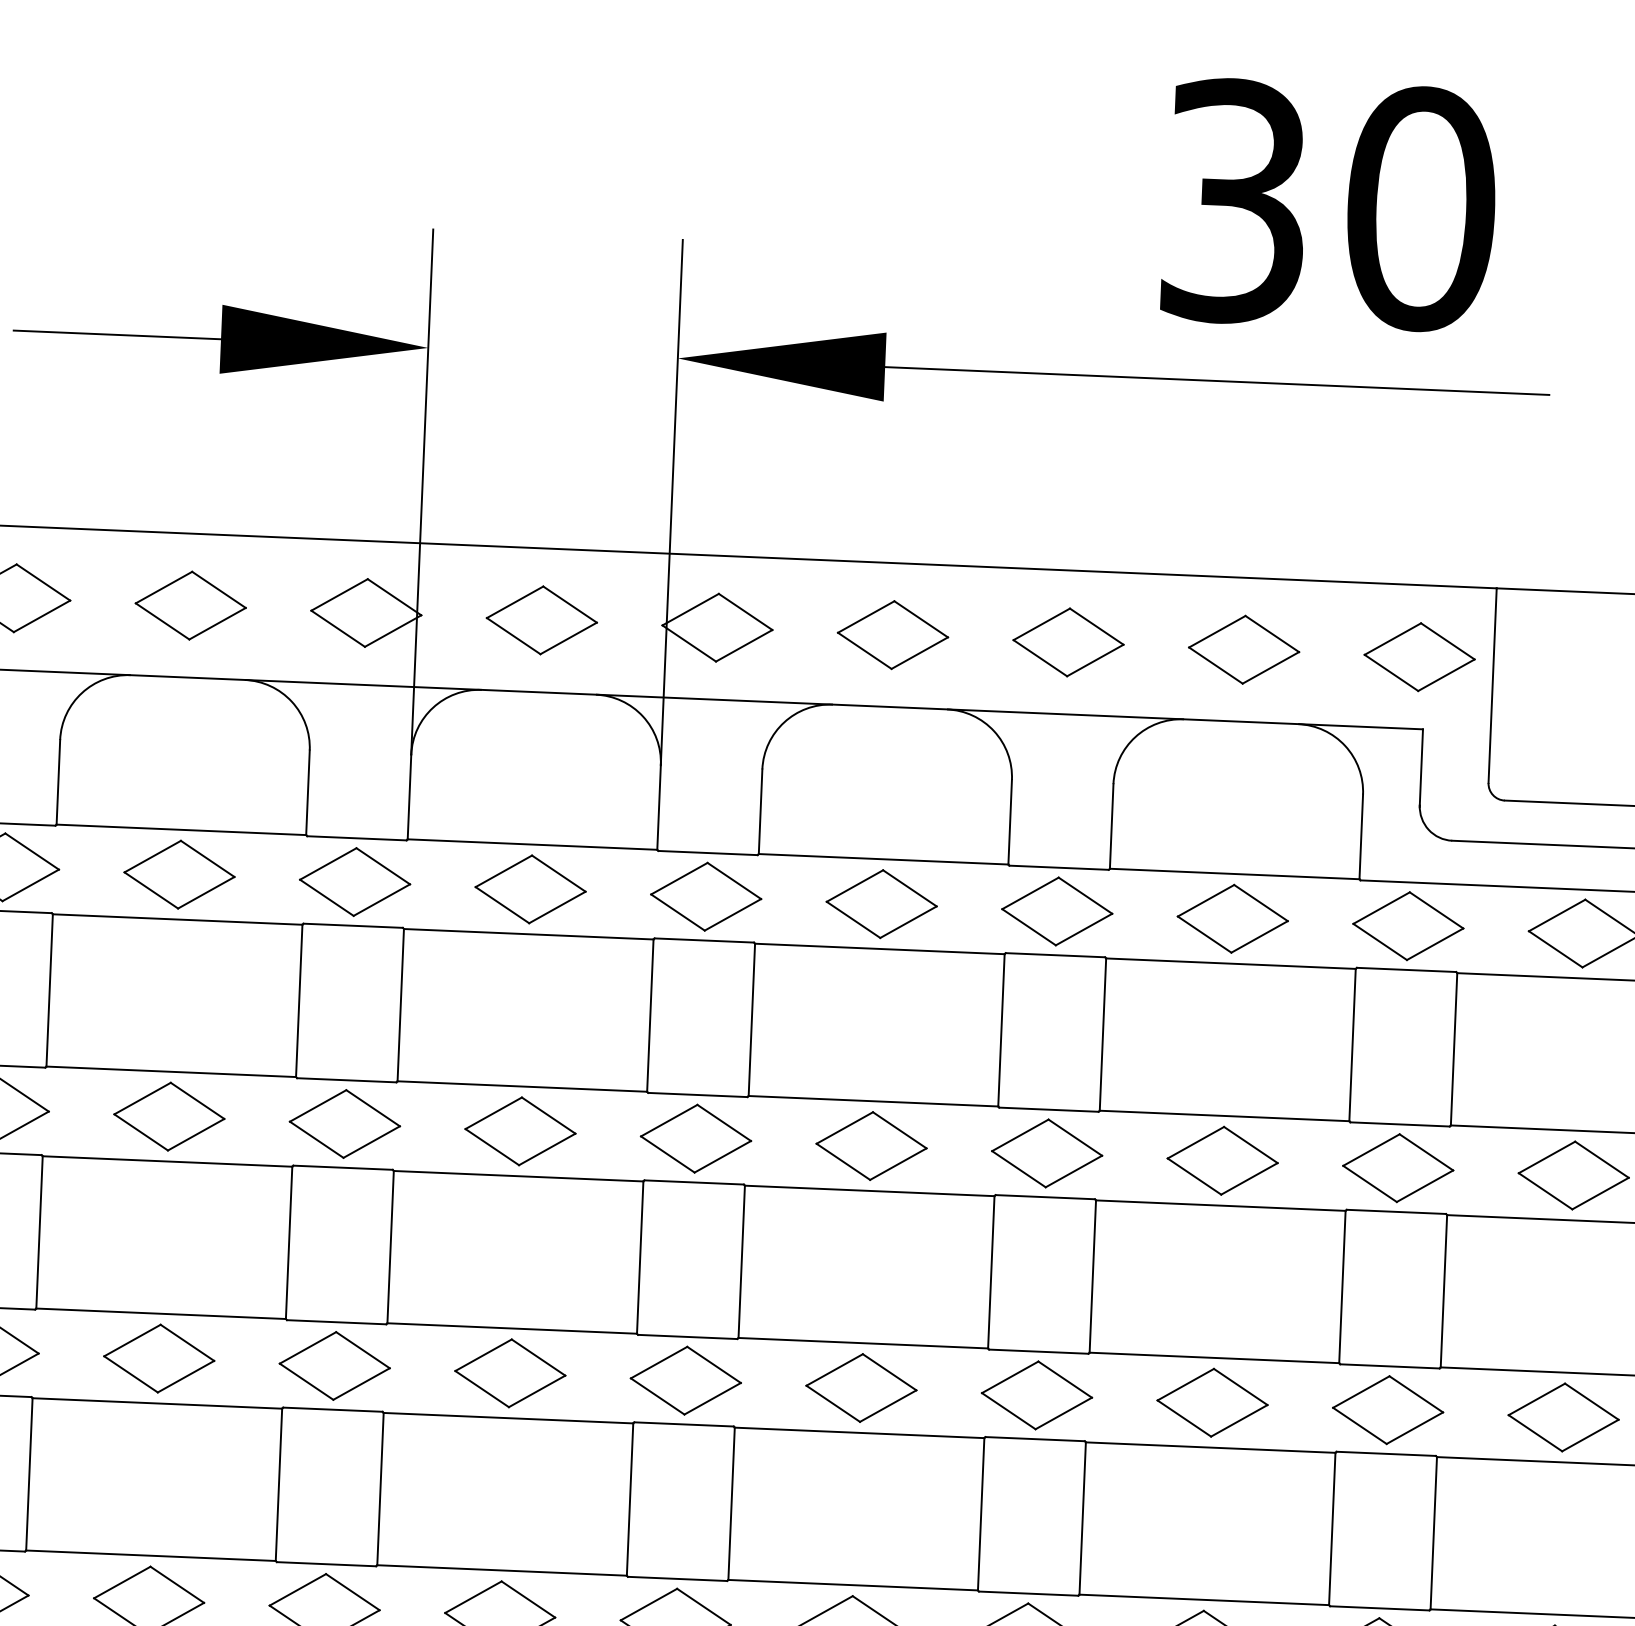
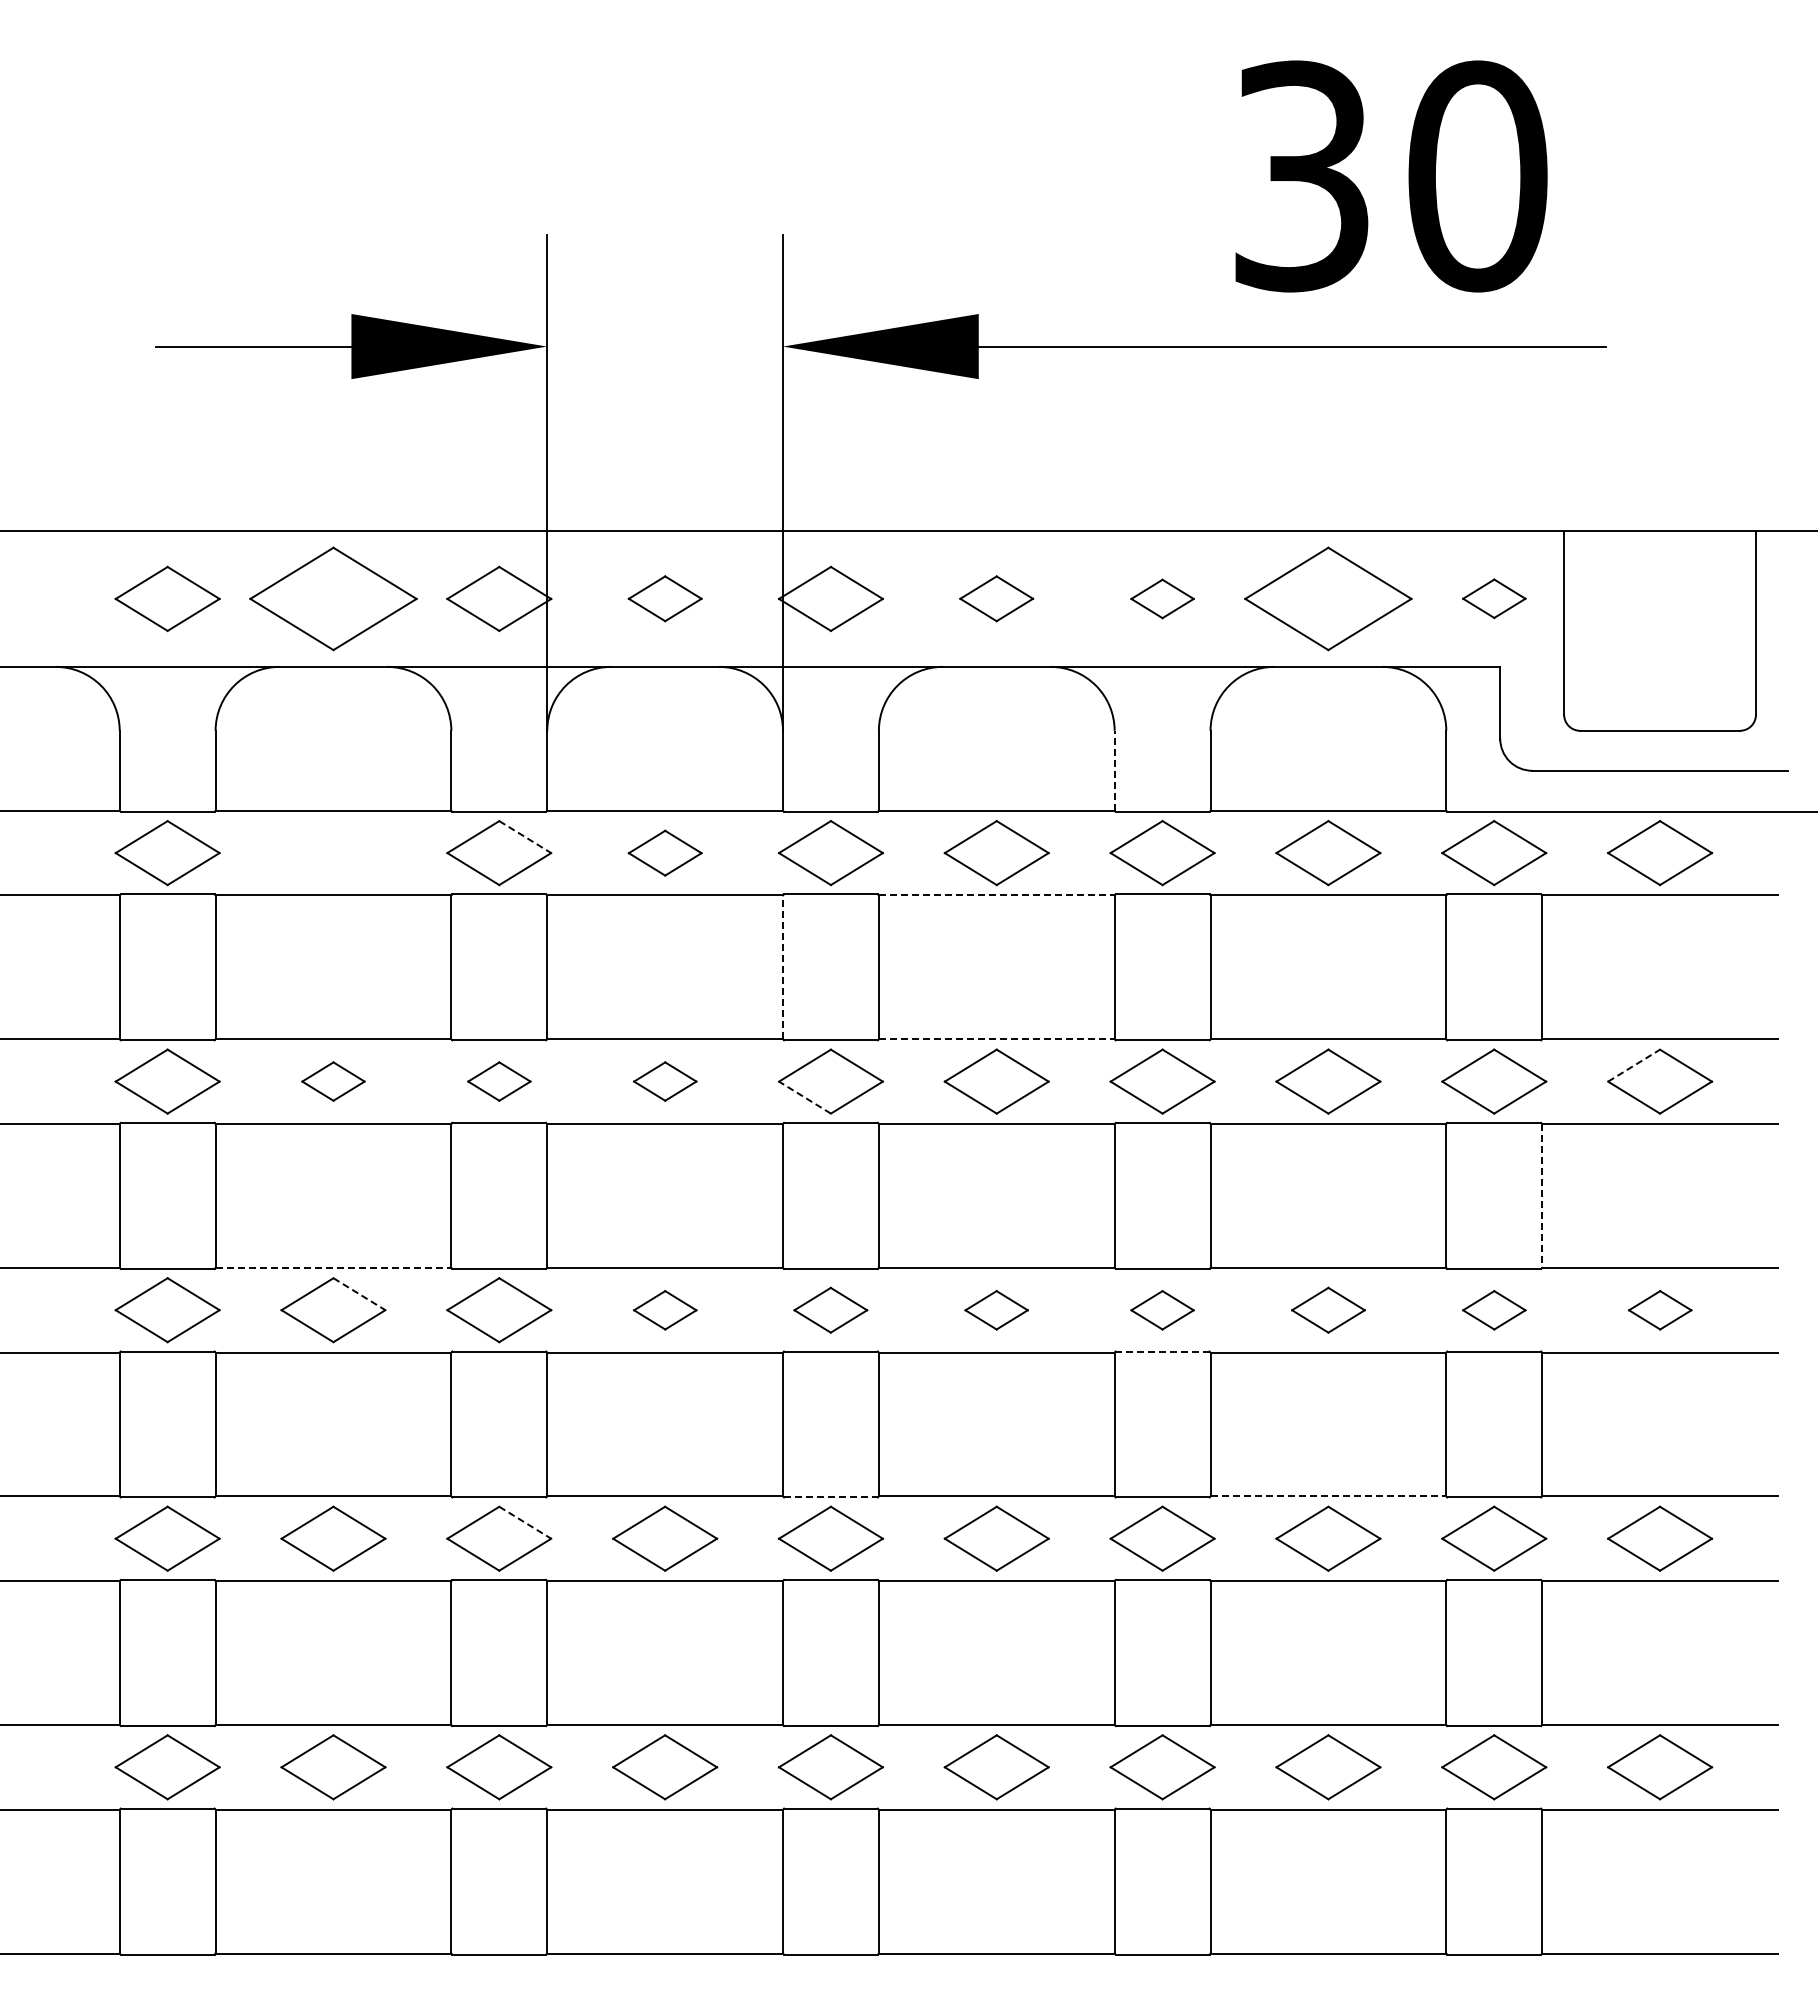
part: (190, 605) -> (333, 598), size x1.6
part: (542, 619) -> (665, 598), size x0.7
part: (892, 634) -> (996, 598), size x0.7
part: (1068, 641) -> (1162, 598), size x0.6
part: (1244, 649) -> (1328, 598), size x1.6
part: (1419, 656) -> (1494, 598), size x0.6
line: (1010, 821) -> (1114, 770), solid -> dashed
line: (383, 866) -> (525, 837), solid -> dashed
part: (179, 875) -> (333, 853), removed
part: (531, 889) -> (665, 853), size x0.7
line: (879, 949) -> (996, 895), solid -> dashed
line: (650, 1015) -> (783, 967), solid -> dashed
line: (873, 1101) -> (996, 1039), solid -> dashed
part: (169, 1116) -> (333, 1081), size x0.6
part: (345, 1123) -> (499, 1081), size x0.6
part: (520, 1131) -> (665, 1081), size x0.6
line: (667, 1154) -> (804, 1097), solid -> dashed
line: (1547, 1157) -> (1634, 1065), solid -> dashed
line: (1444, 1290) -> (1542, 1195), solid -> dashed
line: (161, 1313) -> (333, 1267), solid -> dashed
line: (187, 1343) -> (359, 1294), solid -> dashed
part: (510, 1373) -> (665, 1310), size x0.6
part: (685, 1380) -> (830, 1310), size x0.7
part: (861, 1388) -> (996, 1310), size x0.6
part: (1036, 1395) -> (1162, 1310), size x0.6
part: (1212, 1403) -> (1328, 1310), size x0.7
part: (1388, 1410) -> (1494, 1310), size x0.6
part: (1564, 1417) -> (1660, 1310), size x0.6
line: (1035, 1439) -> (1162, 1351), solid -> dashed
line: (677, 1578) -> (830, 1497), solid -> dashed
line: (353, 1592) -> (525, 1523), solid -> dashed
line: (1204, 1600) -> (1328, 1496), solid -> dashed

